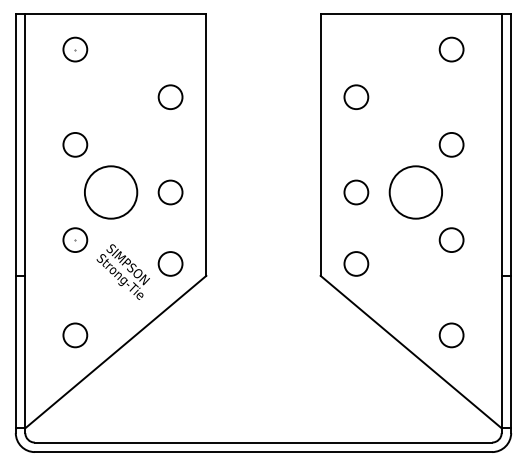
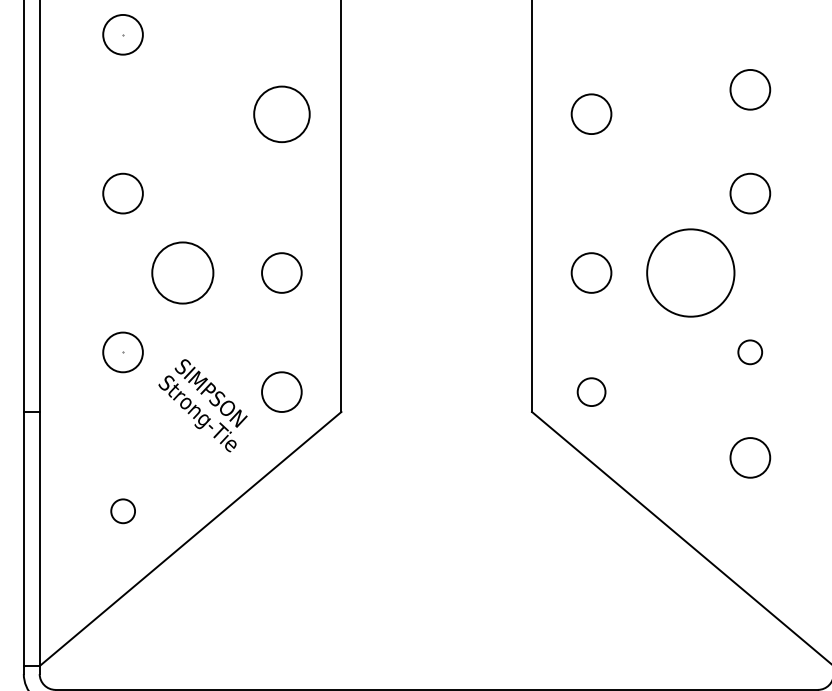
circle: (451, 49) -> (750, 89), moved
circle: (170, 96) -> (281, 112), size x1.4
circle: (111, 192) -> (183, 273), size x0.7
circle: (451, 239) -> (750, 351), size x0.6
circle: (356, 263) -> (591, 391), size x0.7
circle: (75, 335) -> (123, 511), size x0.6
circle: (451, 335) -> (750, 458), moved

